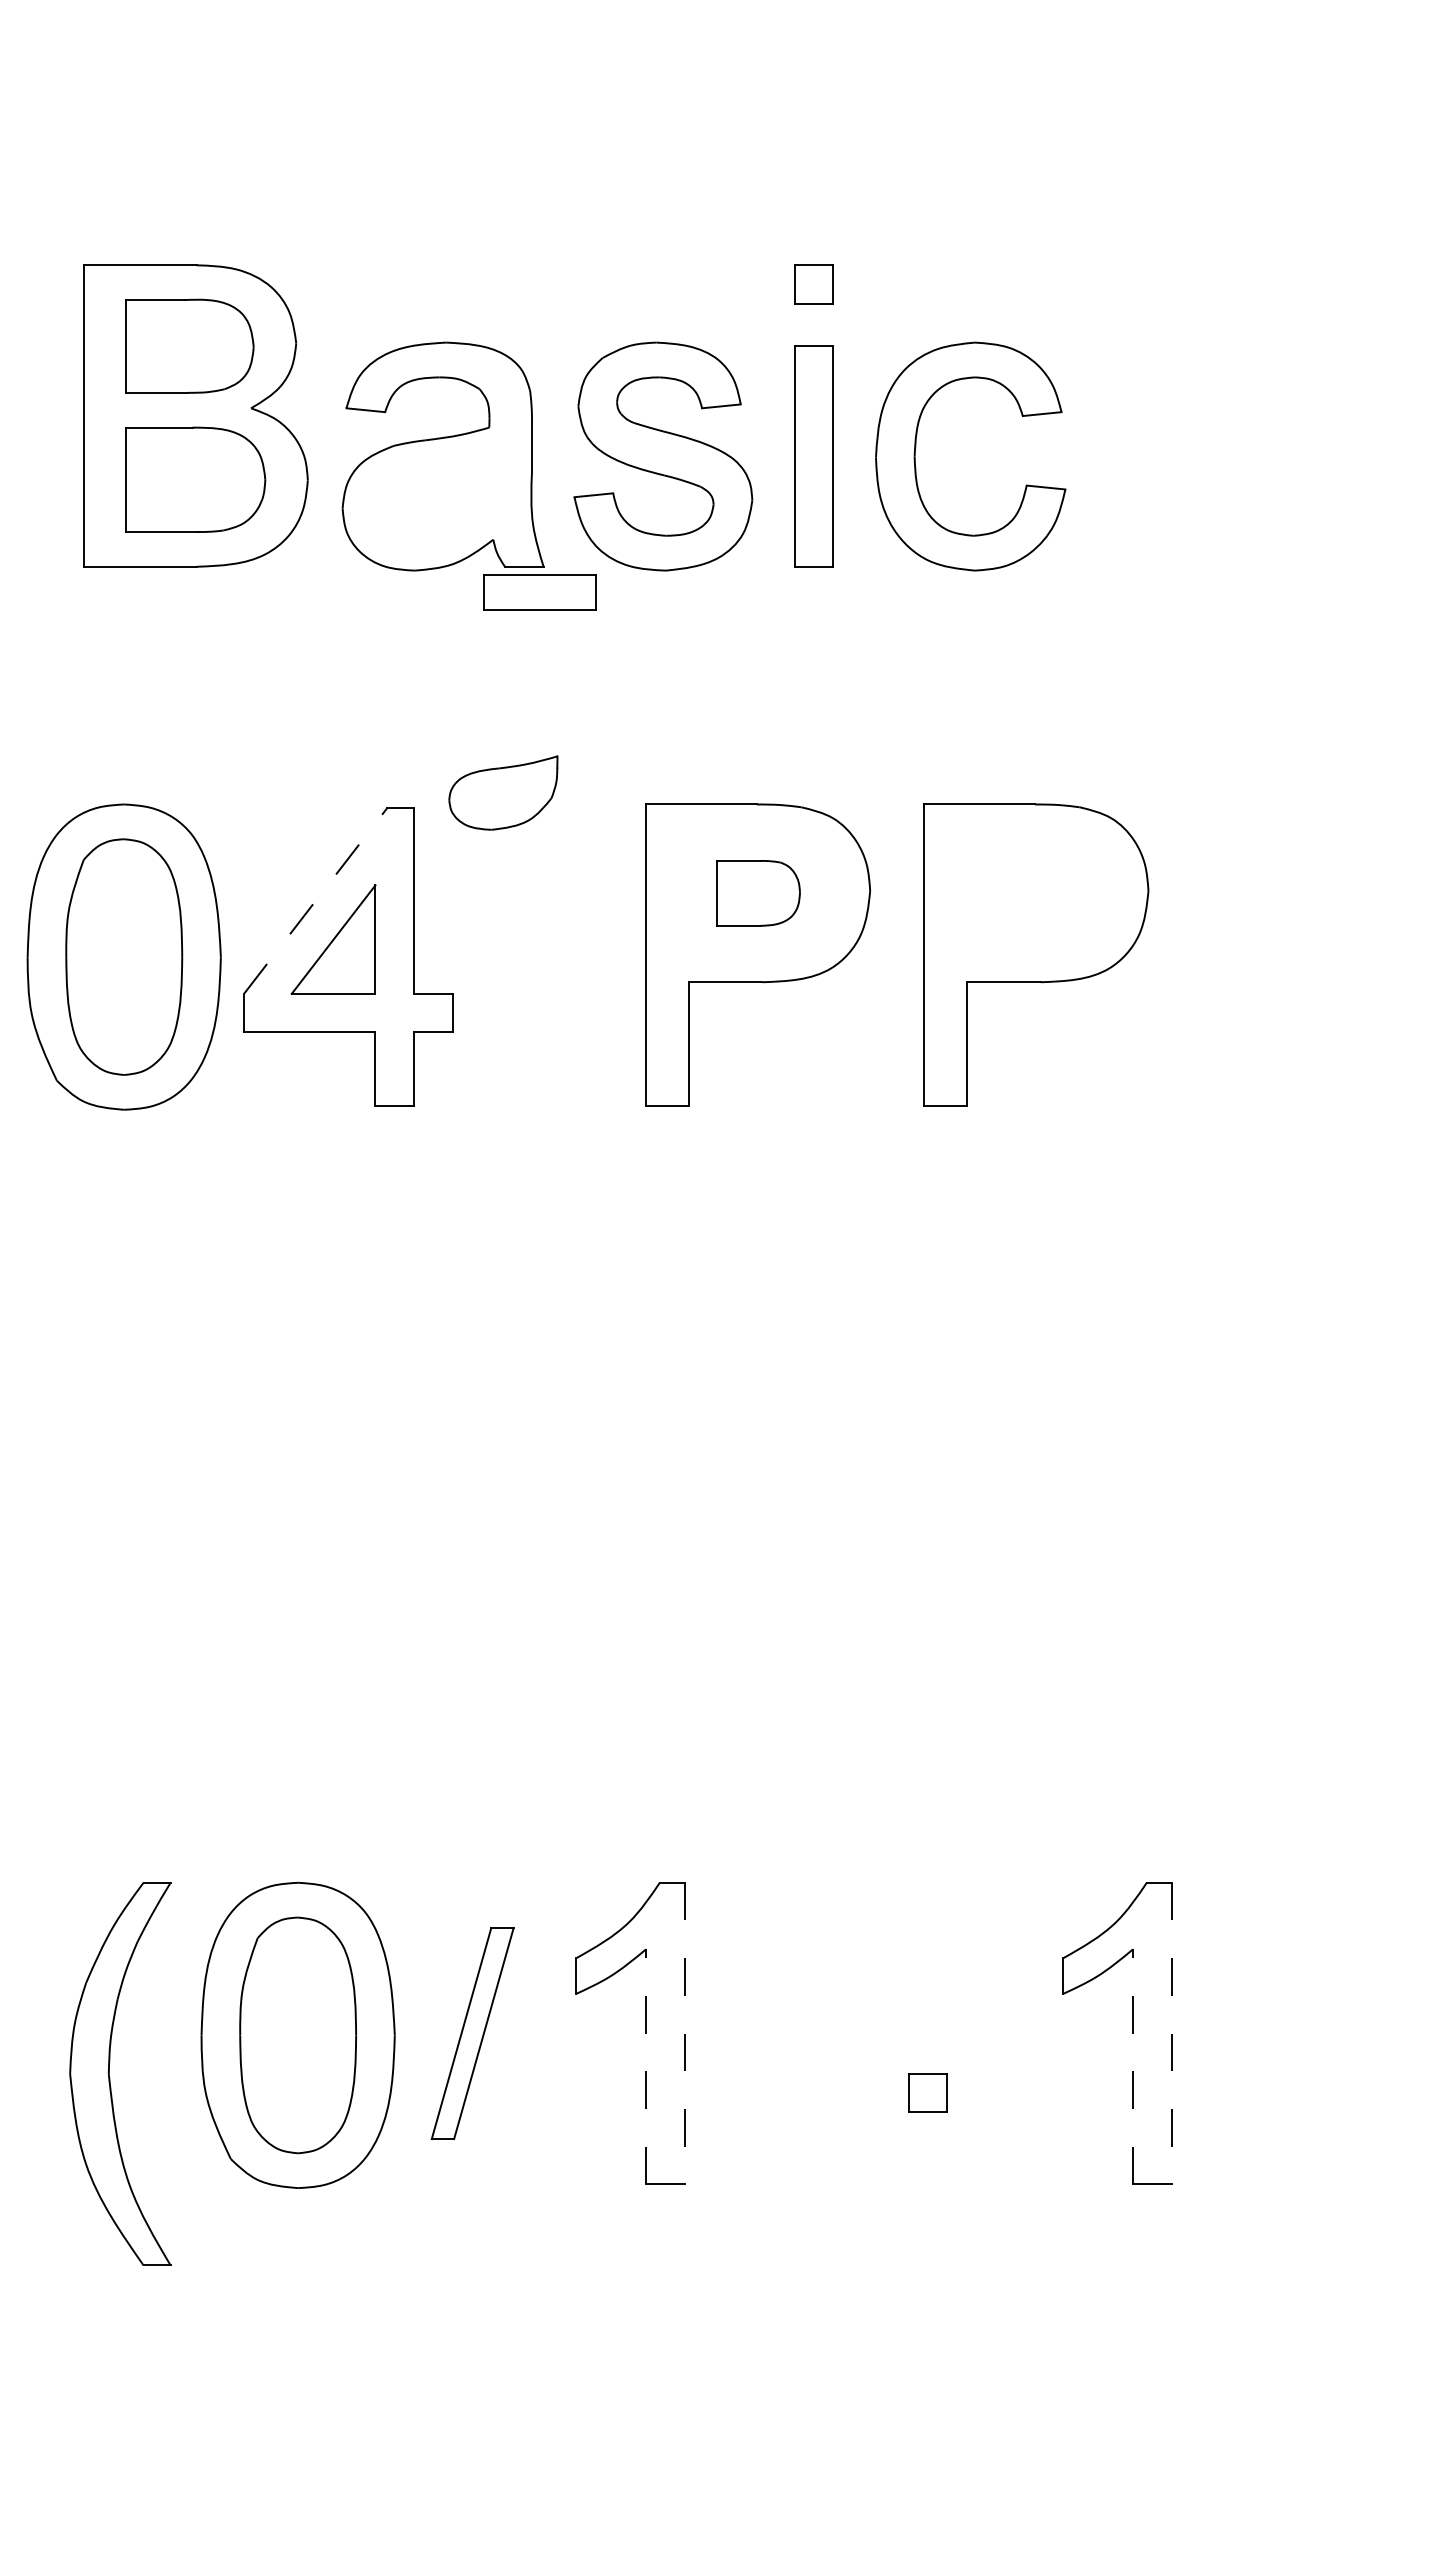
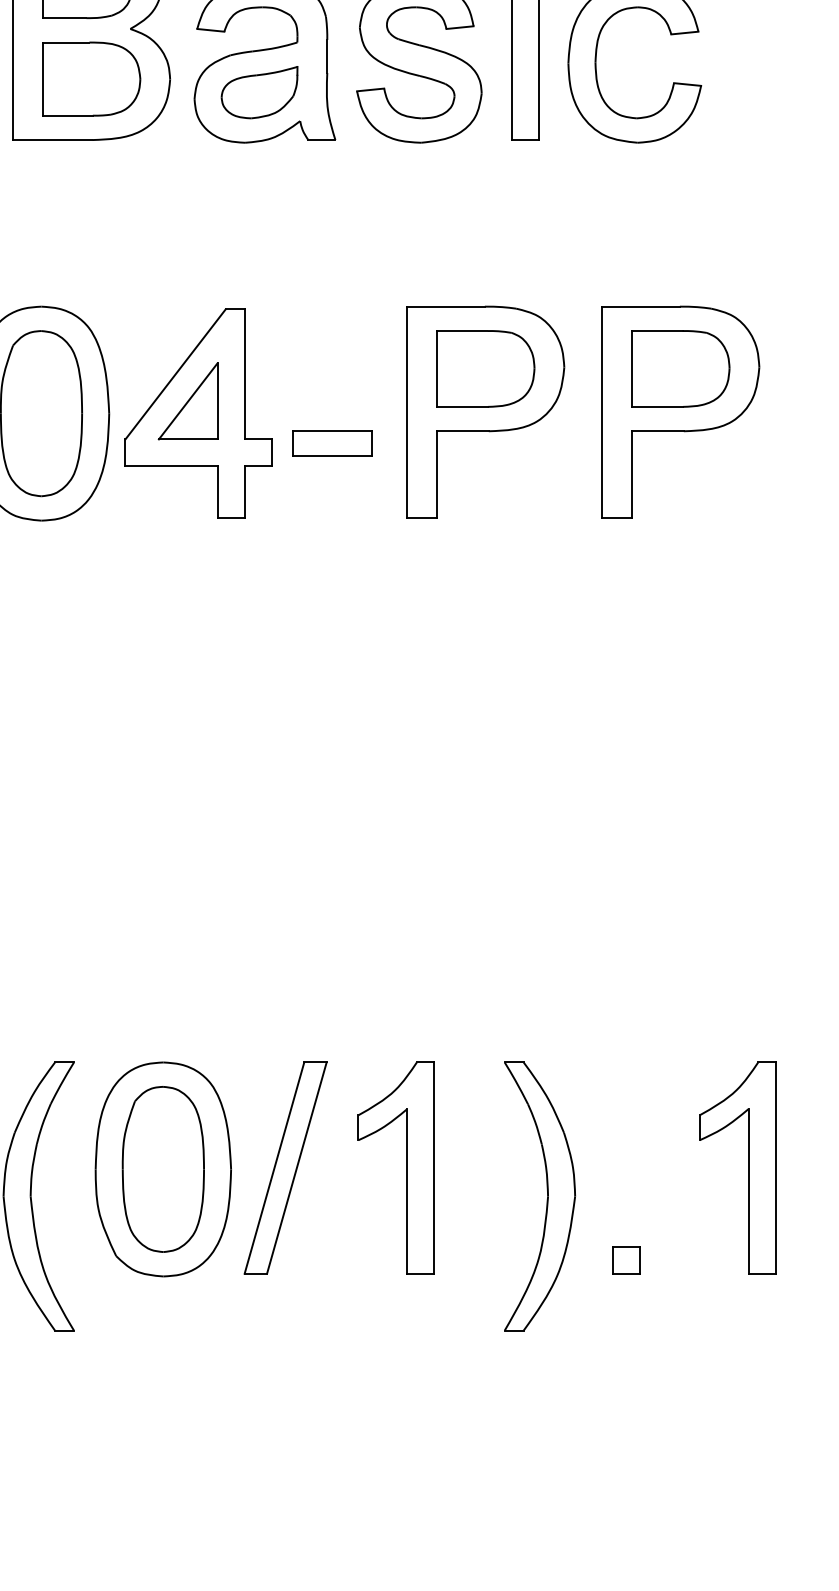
part: (539, 592) -> (332, 443), moved
part: (503, 792) -> (259, 92), moved
part: (758, 893) -> (486, 369), size x1.67
part: (1036, 893) -> (680, 369), added
line: (315, 900) -> (175, 373), dashed -> solid
part: (472, 2033) -> (285, 1168), size x1.43
line: (684, 2033) -> (434, 1168), dashed -> solid
line: (1171, 2033) -> (775, 1168), dashed -> solid
line: (646, 2066) -> (407, 1191), dashed -> solid
line: (1133, 2066) -> (748, 1191), dashed -> solid
part: (845, 2076) -> (547, 1198), added
part: (927, 2092) -> (626, 1259), moved

